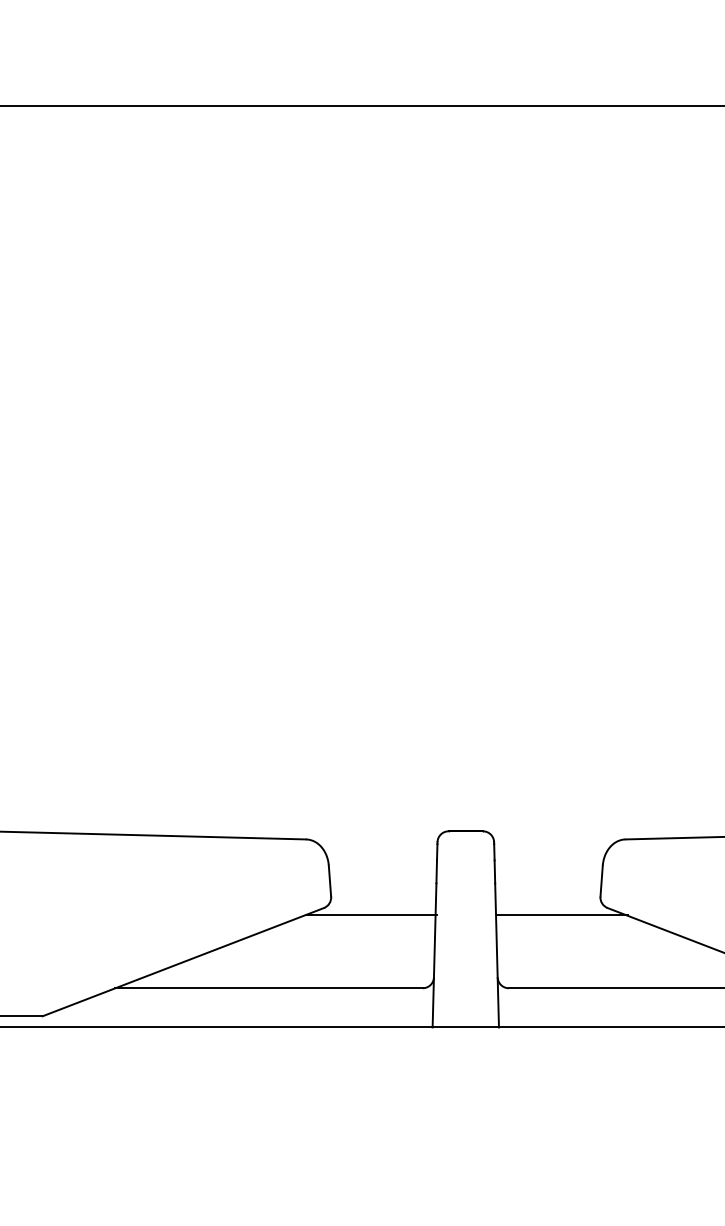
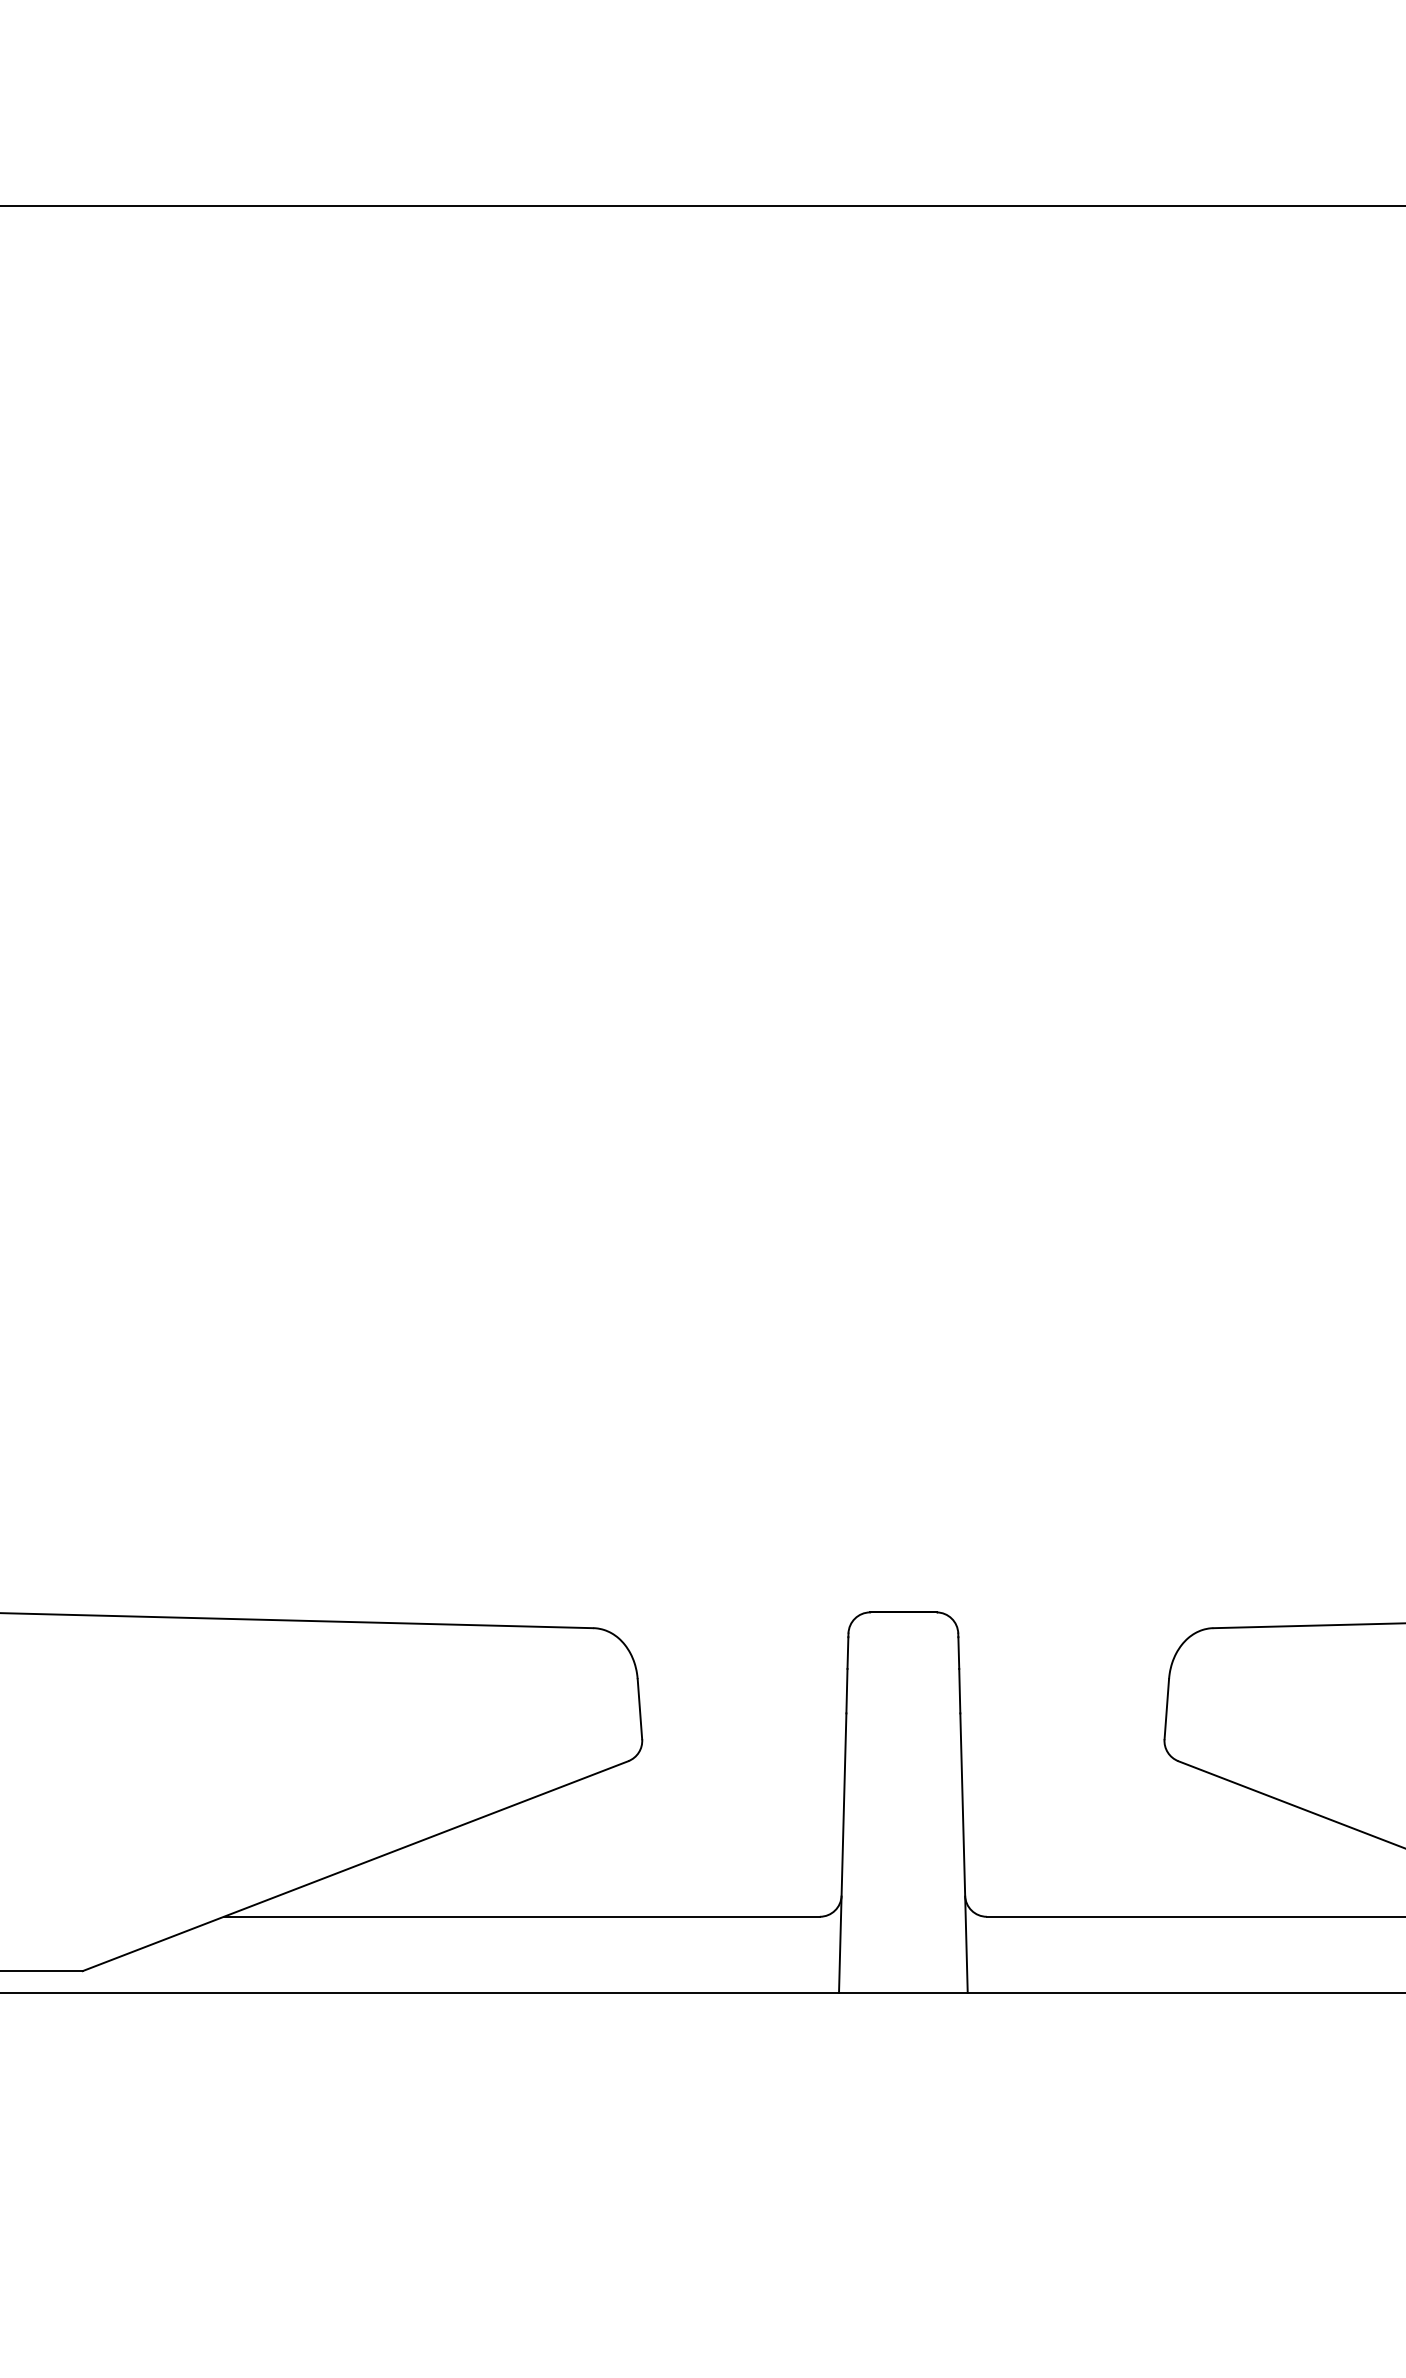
line: (371, 915) -> (720, 1775), removed
line: (562, 915) -> (1090, 1775), removed

